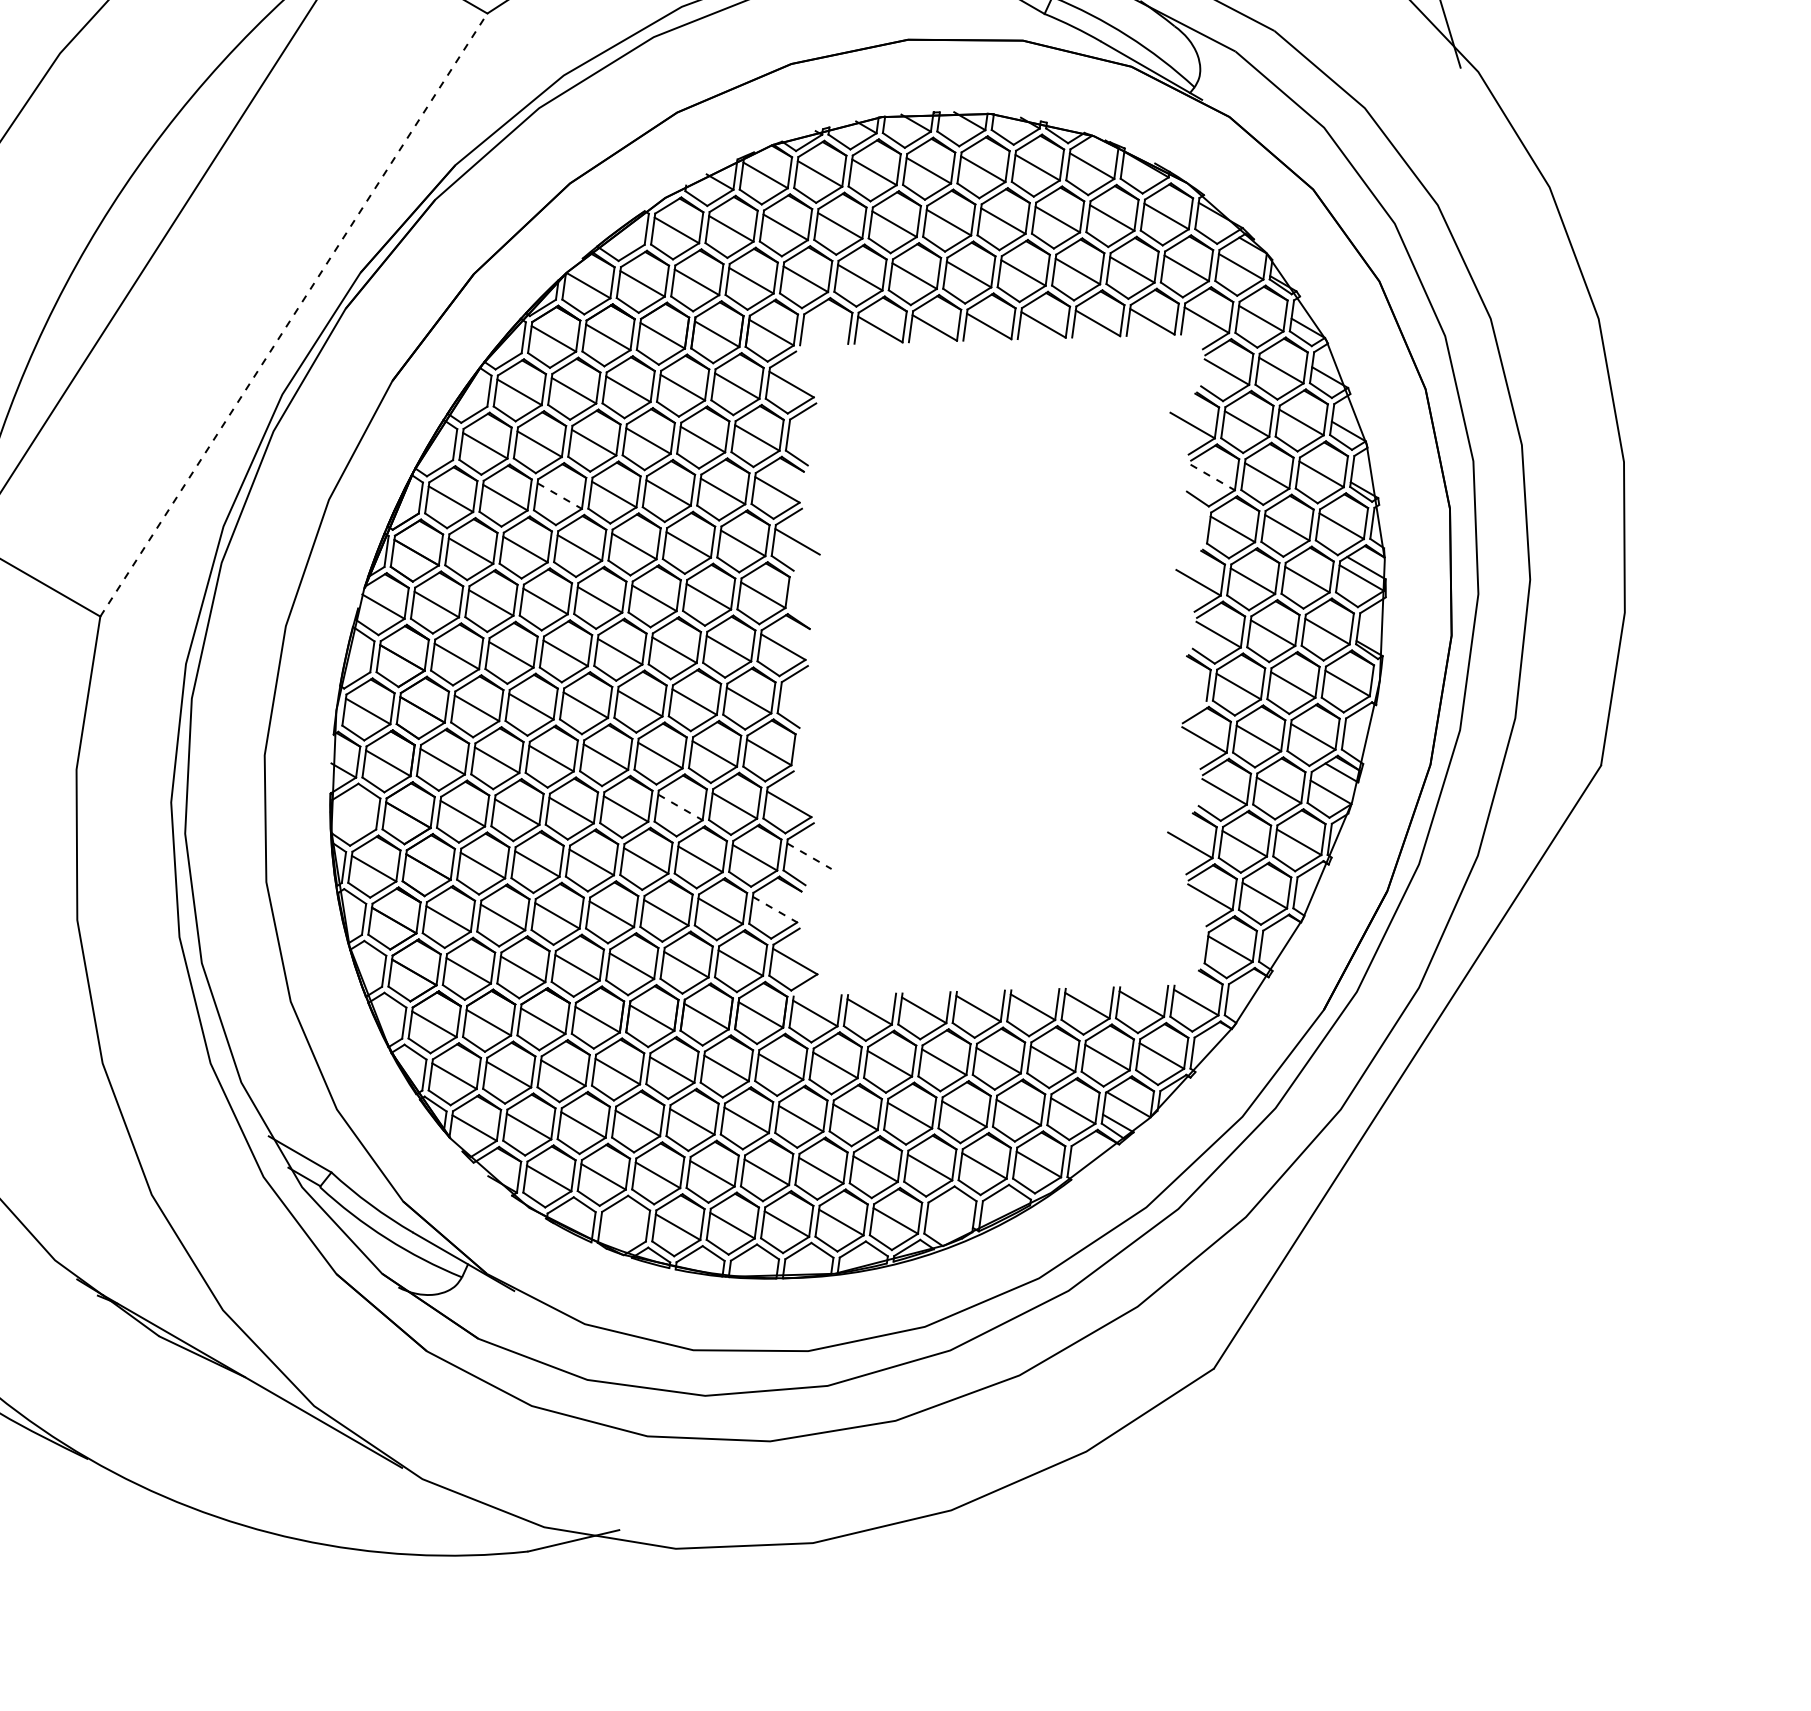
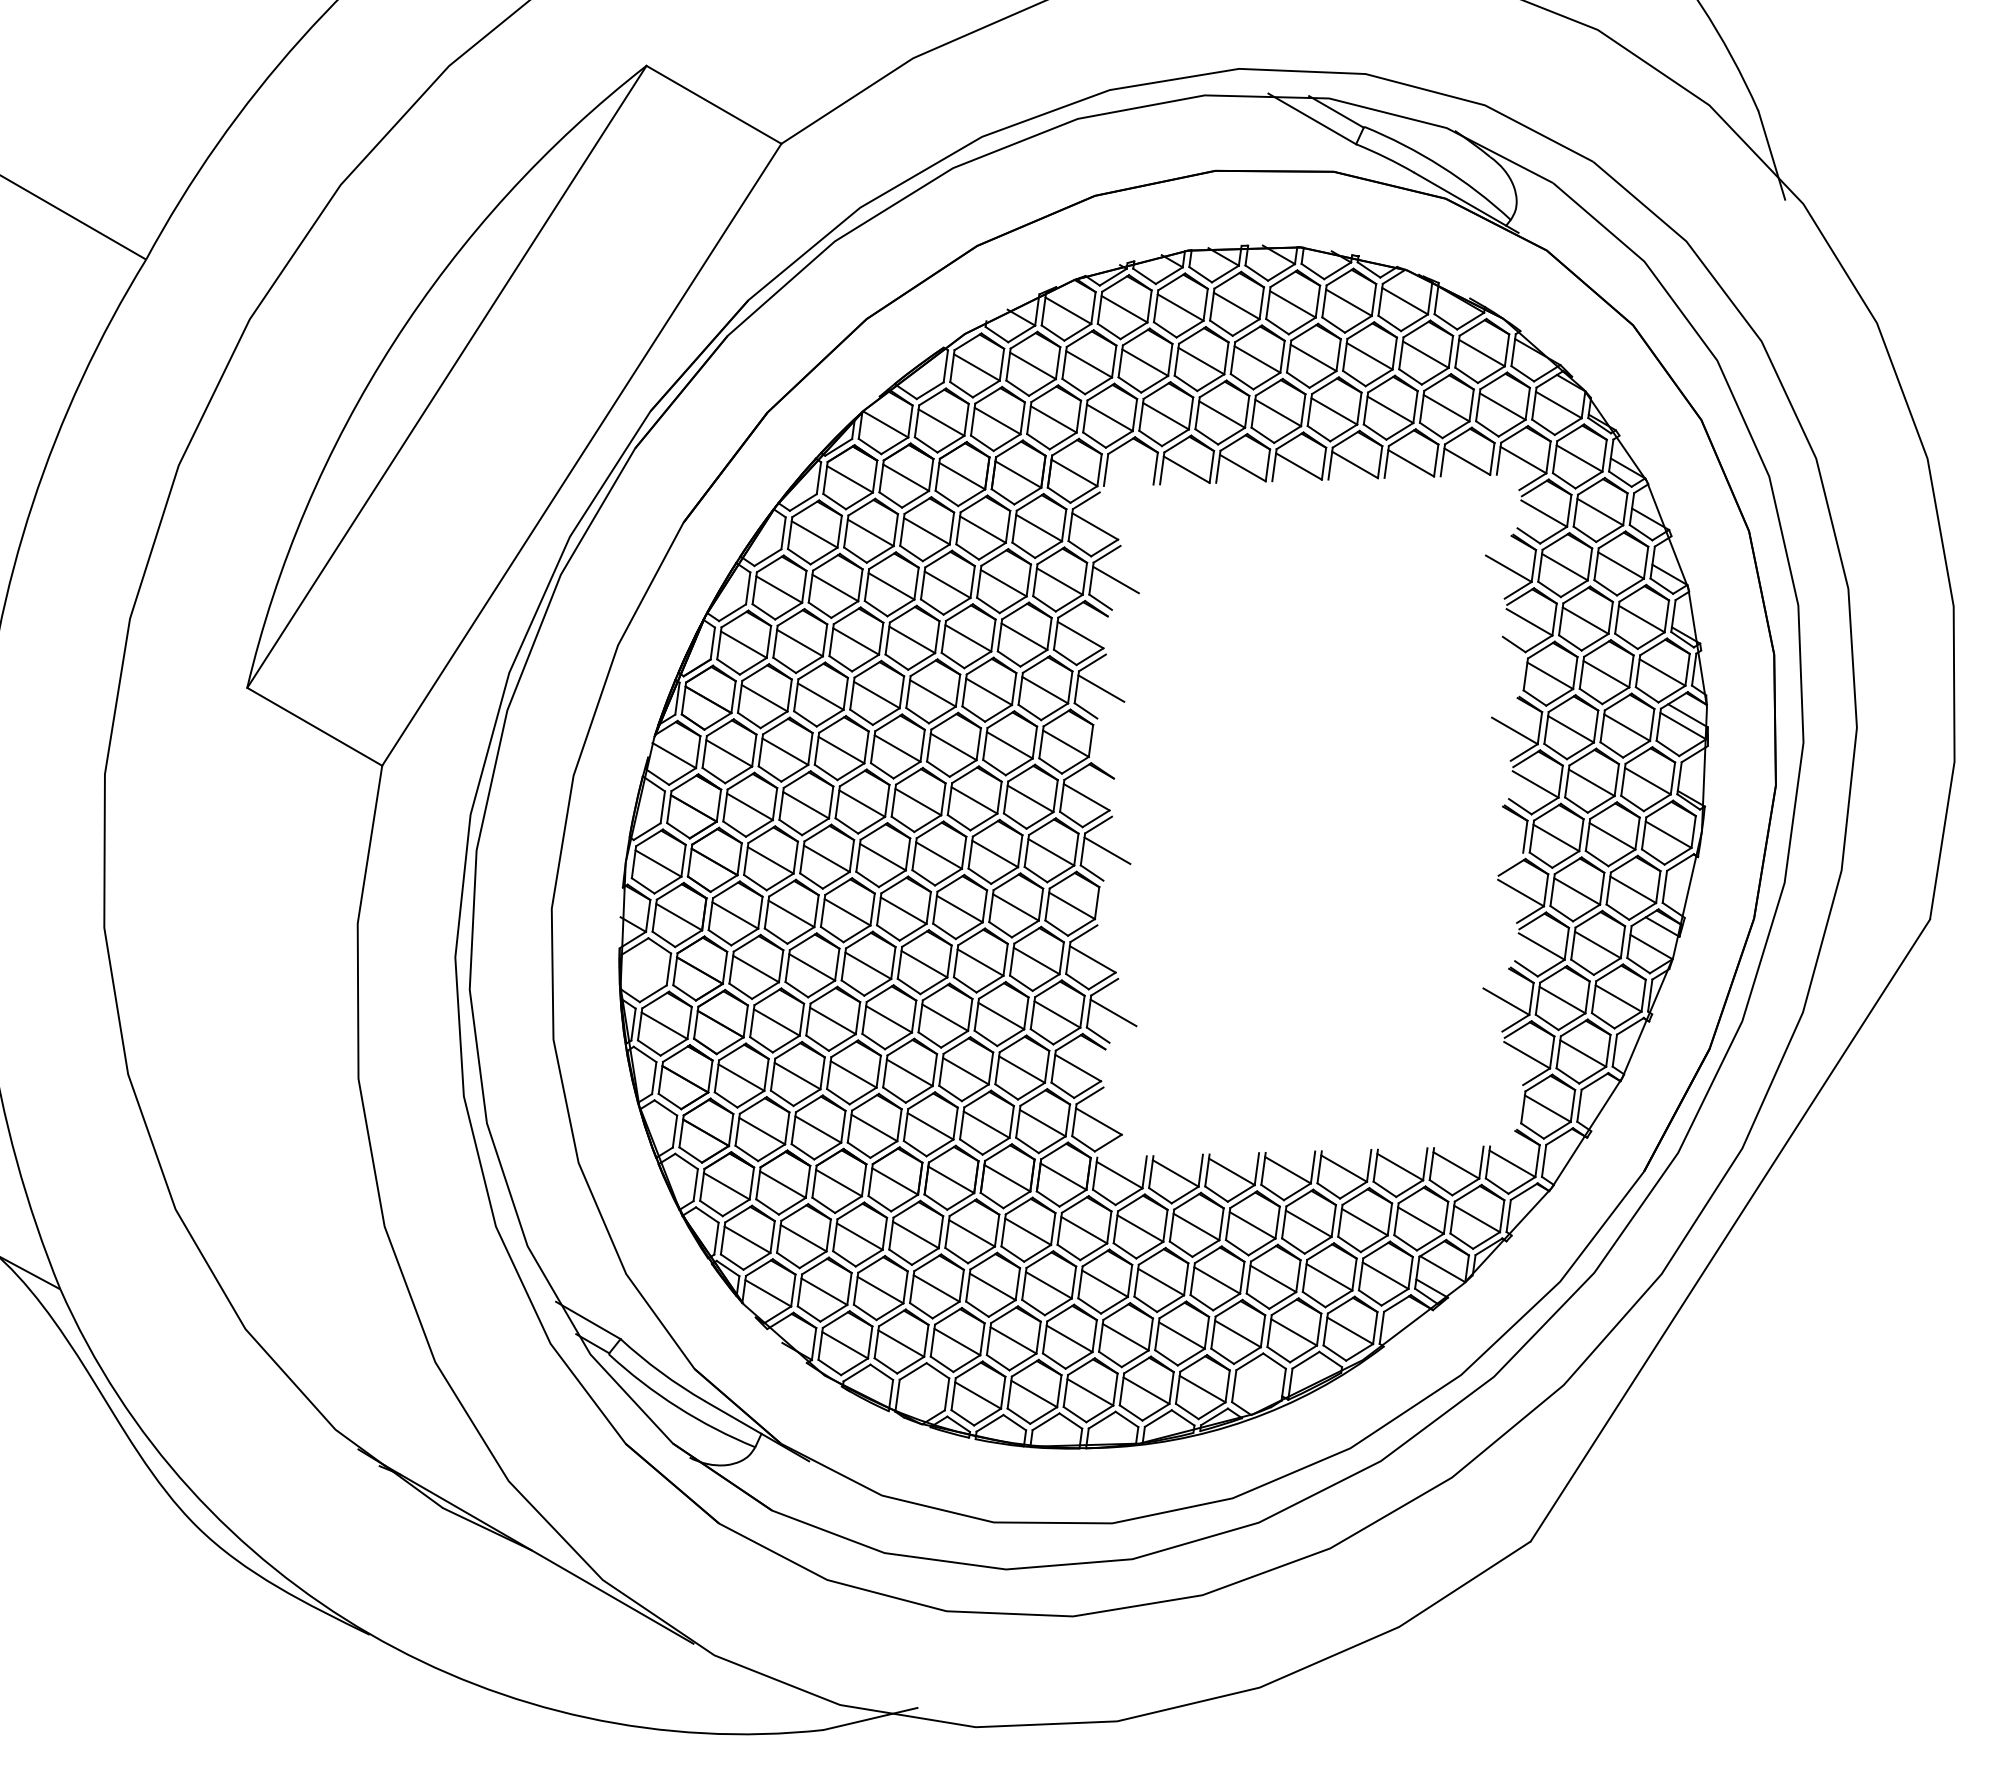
line: (293, 314) -> (581, 454), dashed -> solid
line: (811, 435) -> (1115, 579), added
line: (1212, 477) -> (1529, 622), dashed -> solid
line: (560, 496) -> (856, 641), dashed -> solid
line: (803, 698) -> (1107, 850), added
line: (681, 807) -> (981, 962), dashed -> solid
line: (809, 856) -> (1113, 1013), dashed -> solid
line: (775, 910) -> (1078, 1068), dashed -> solid

